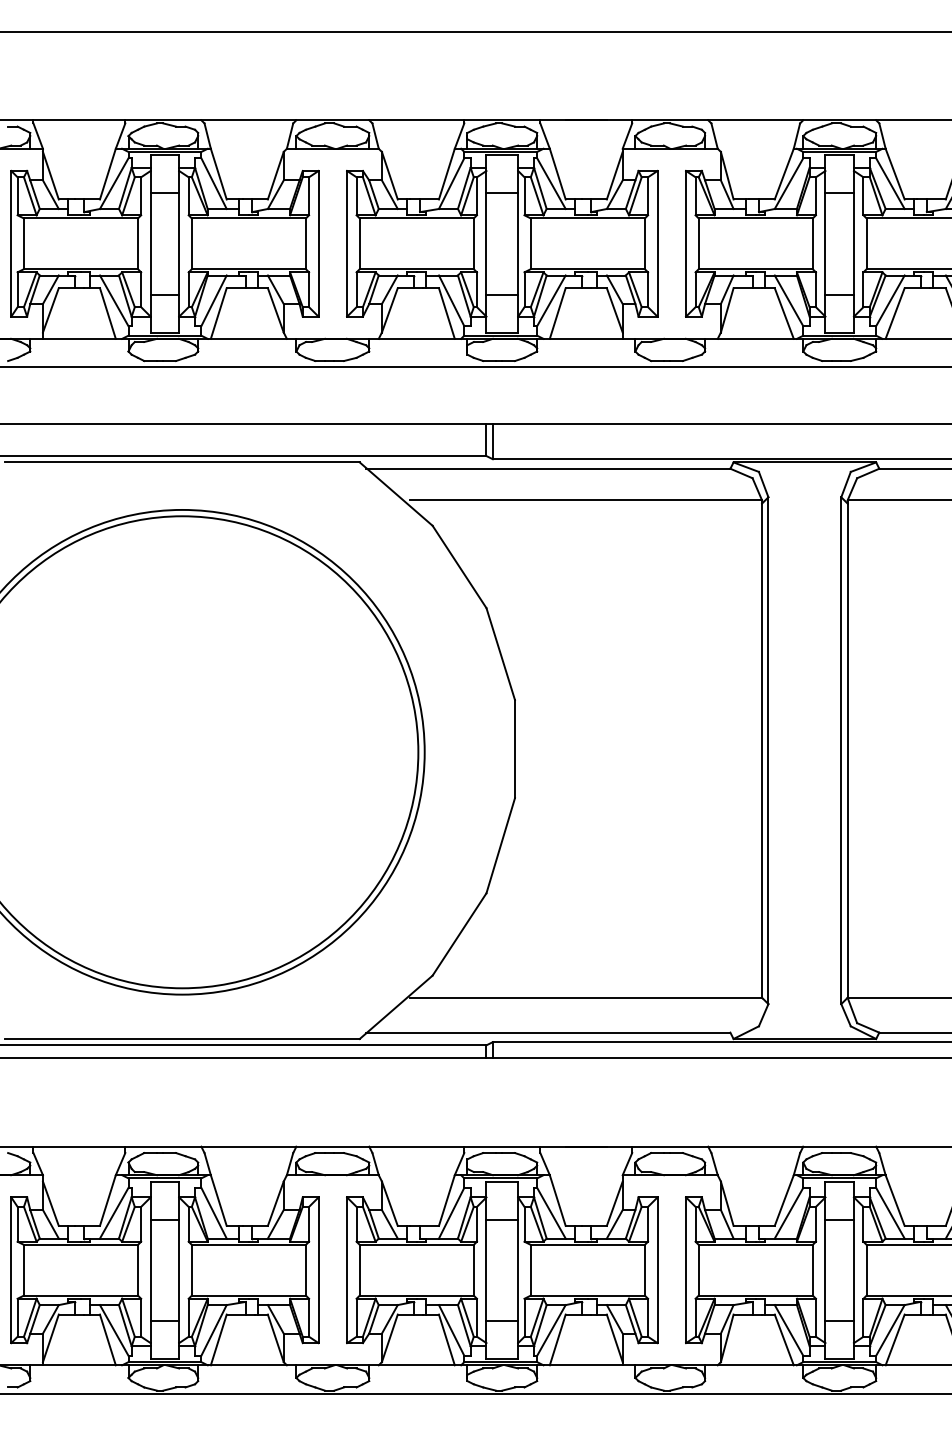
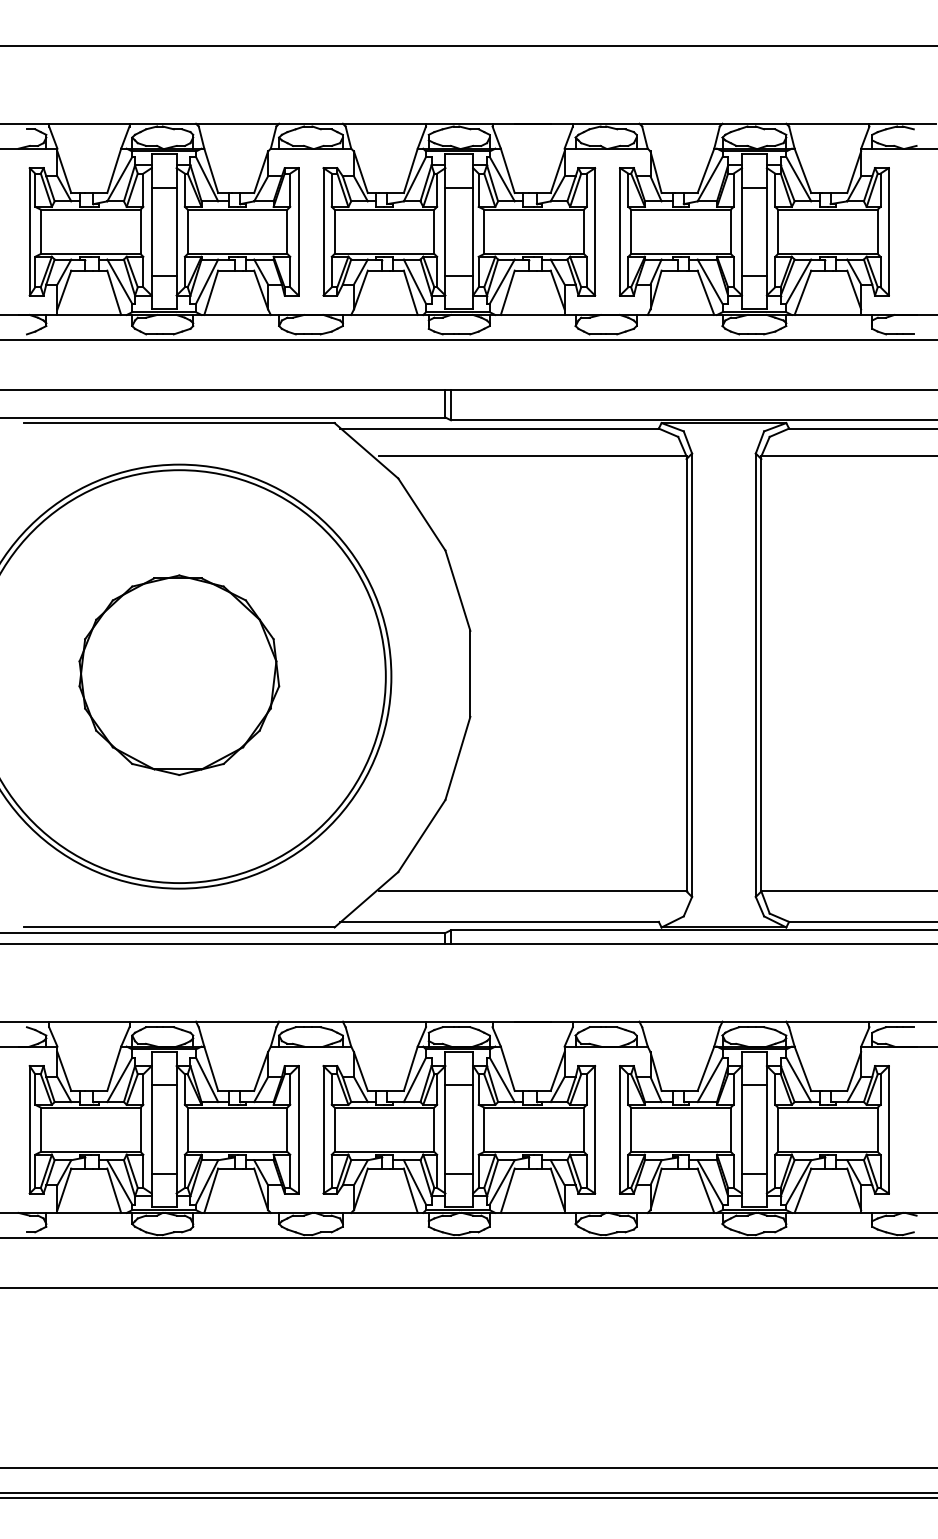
part: (182, 749) -> (179, 674), added

